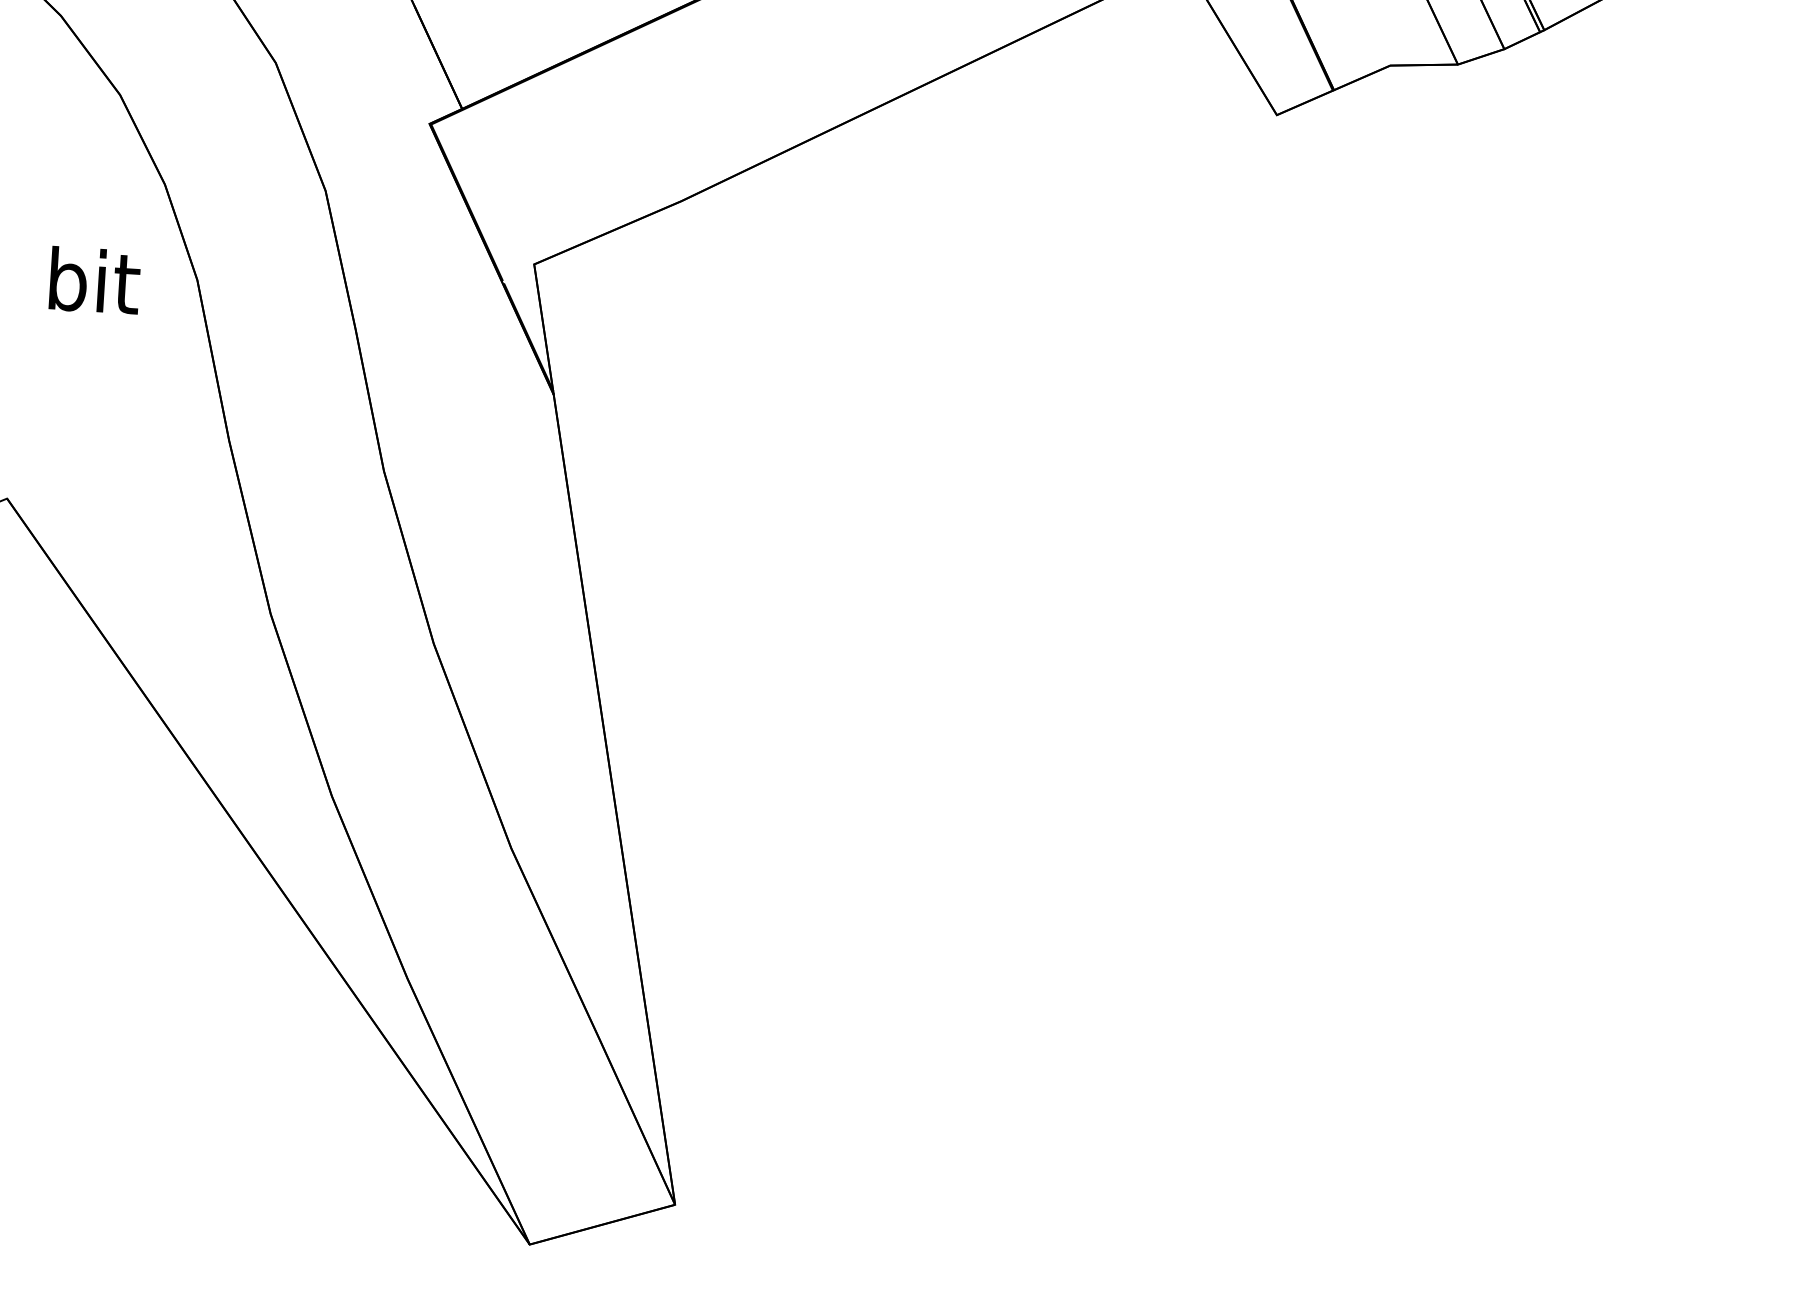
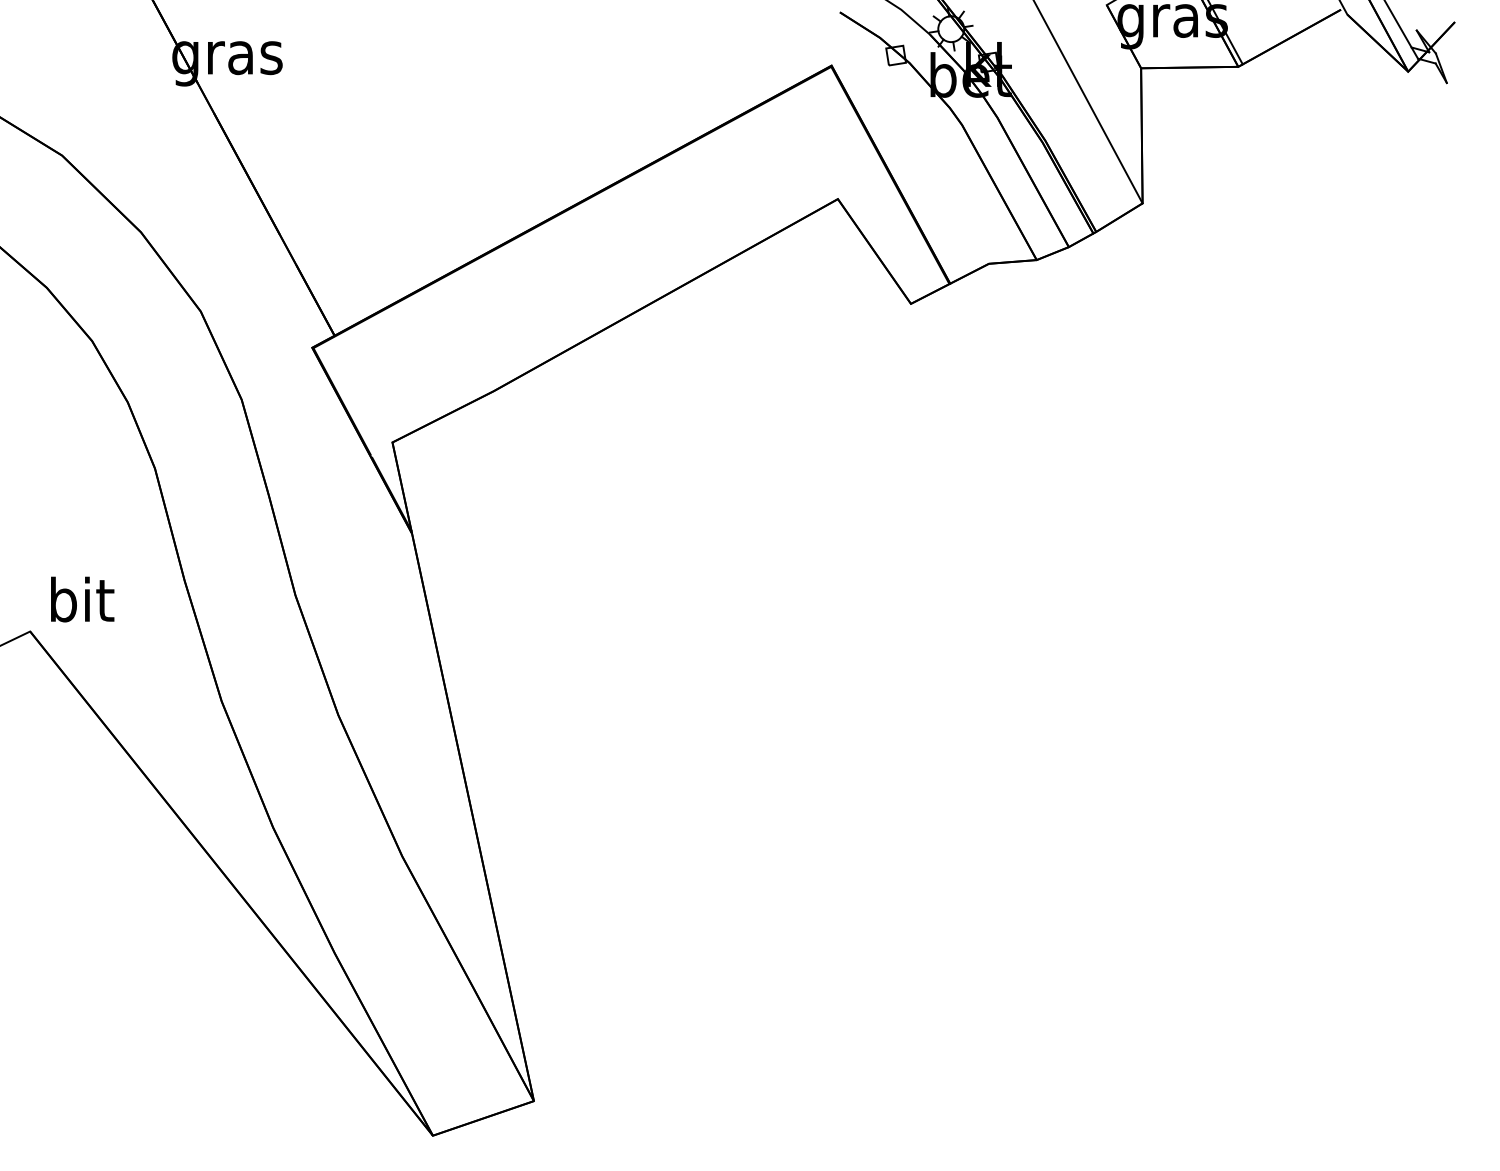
text: (94, 280) -> (82, 599), moved

